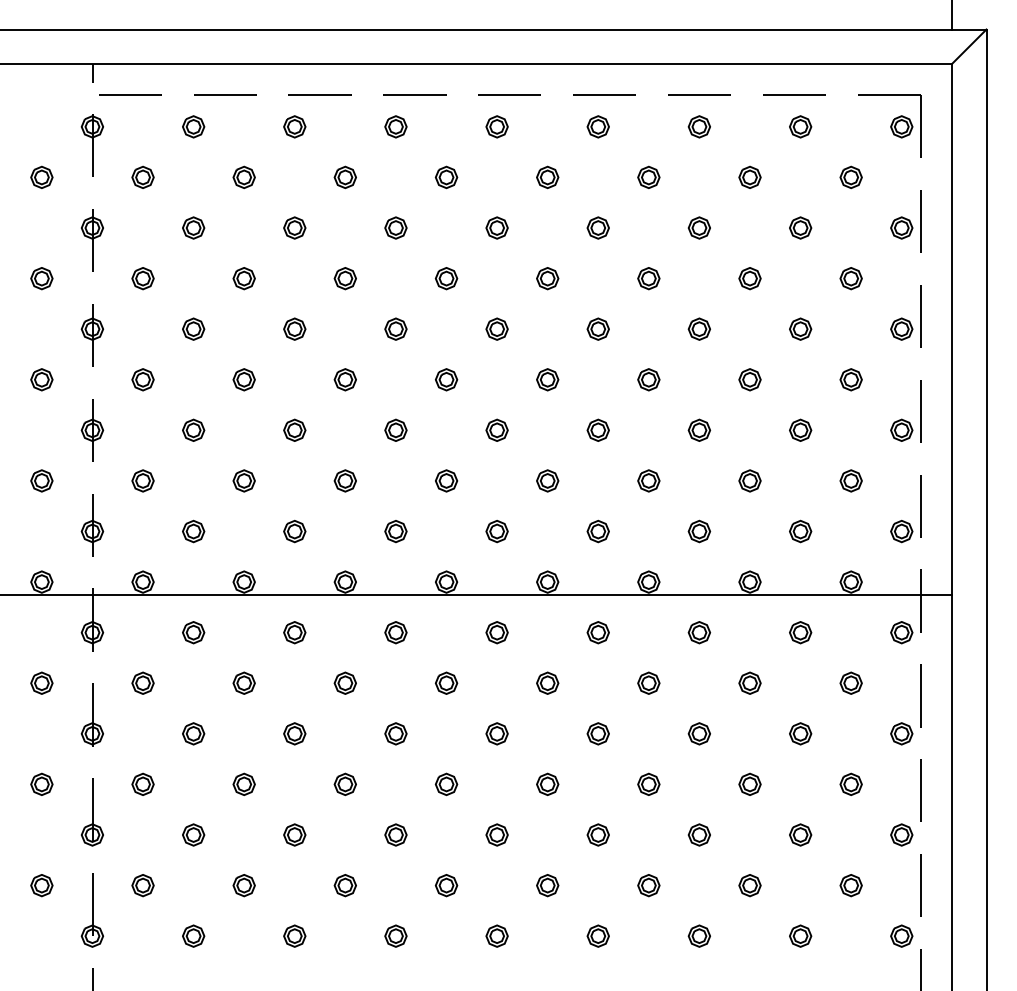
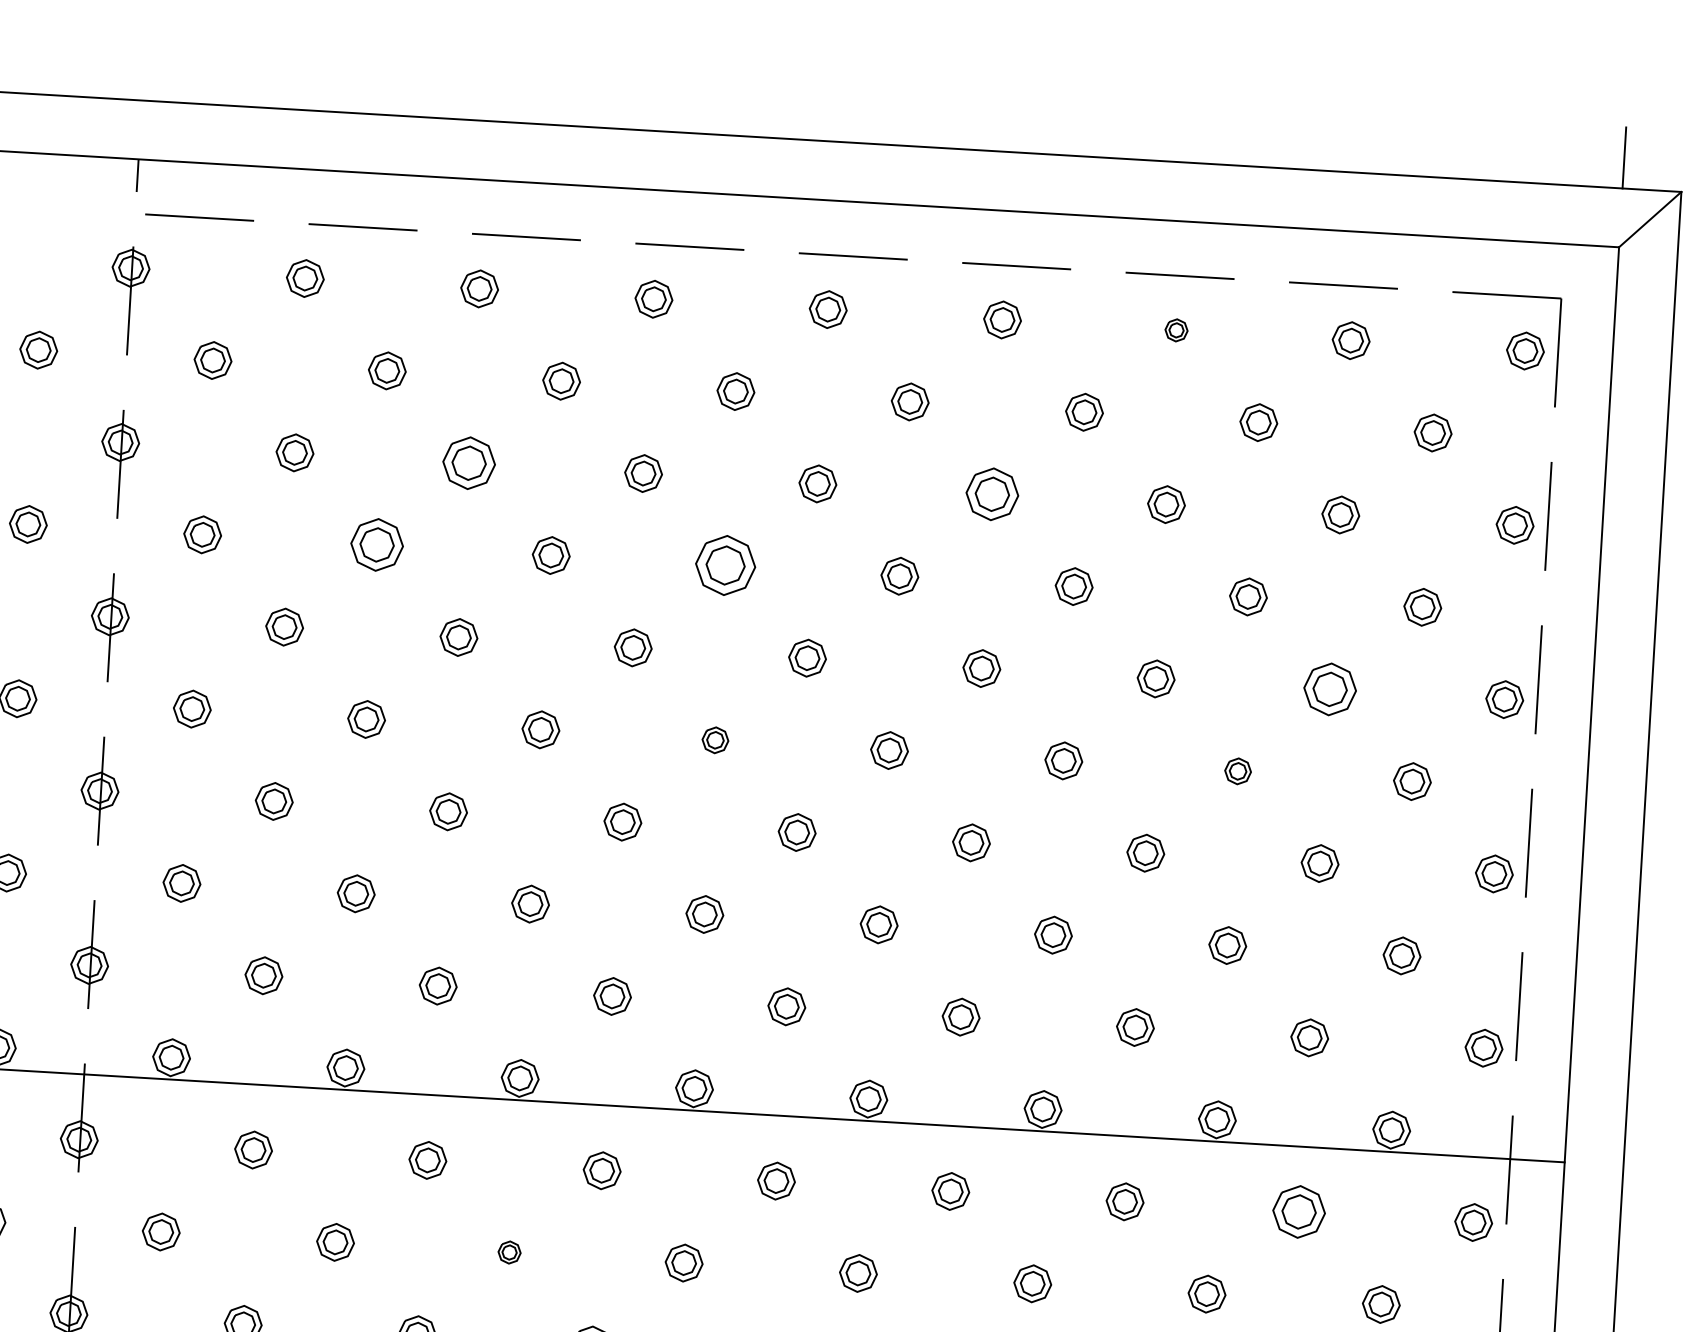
part: (698, 126) -> (1175, 329), size x0.6
part: (294, 227) -> (468, 462), size x1.4
part: (597, 227) -> (990, 493), size x1.4
part: (243, 278) -> (375, 544), size x1.4
part: (446, 278) -> (725, 565), size x1.6
part: (800, 328) -> (1330, 688), size x1.4
part: (446, 379) -> (715, 739), size x0.7
part: (749, 379) -> (1237, 770), size x0.7
part: (800, 632) -> (1299, 1211), size x1.4
part: (344, 682) -> (508, 1251), size x0.6

